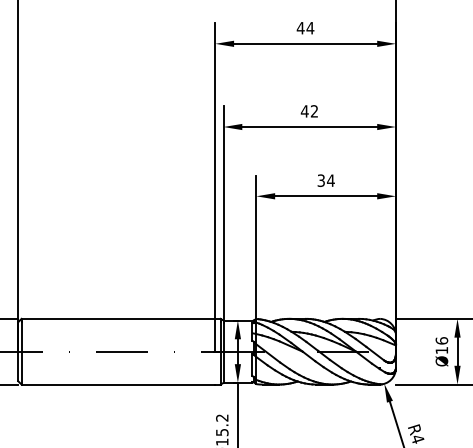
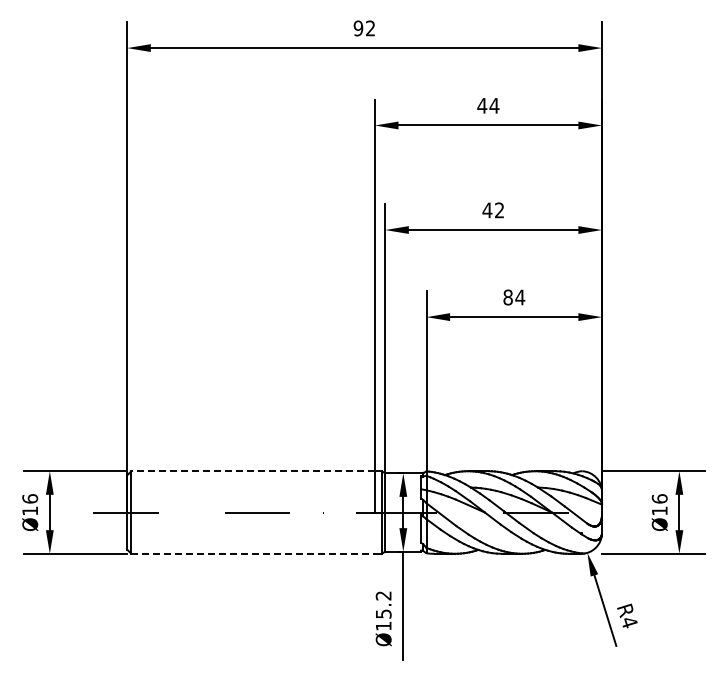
text: (320, 180) -> (507, 297), 34 -> 84
line: (118, 319) -> (253, 471), solid -> dashed
line: (118, 384) -> (253, 553), solid -> dashed

